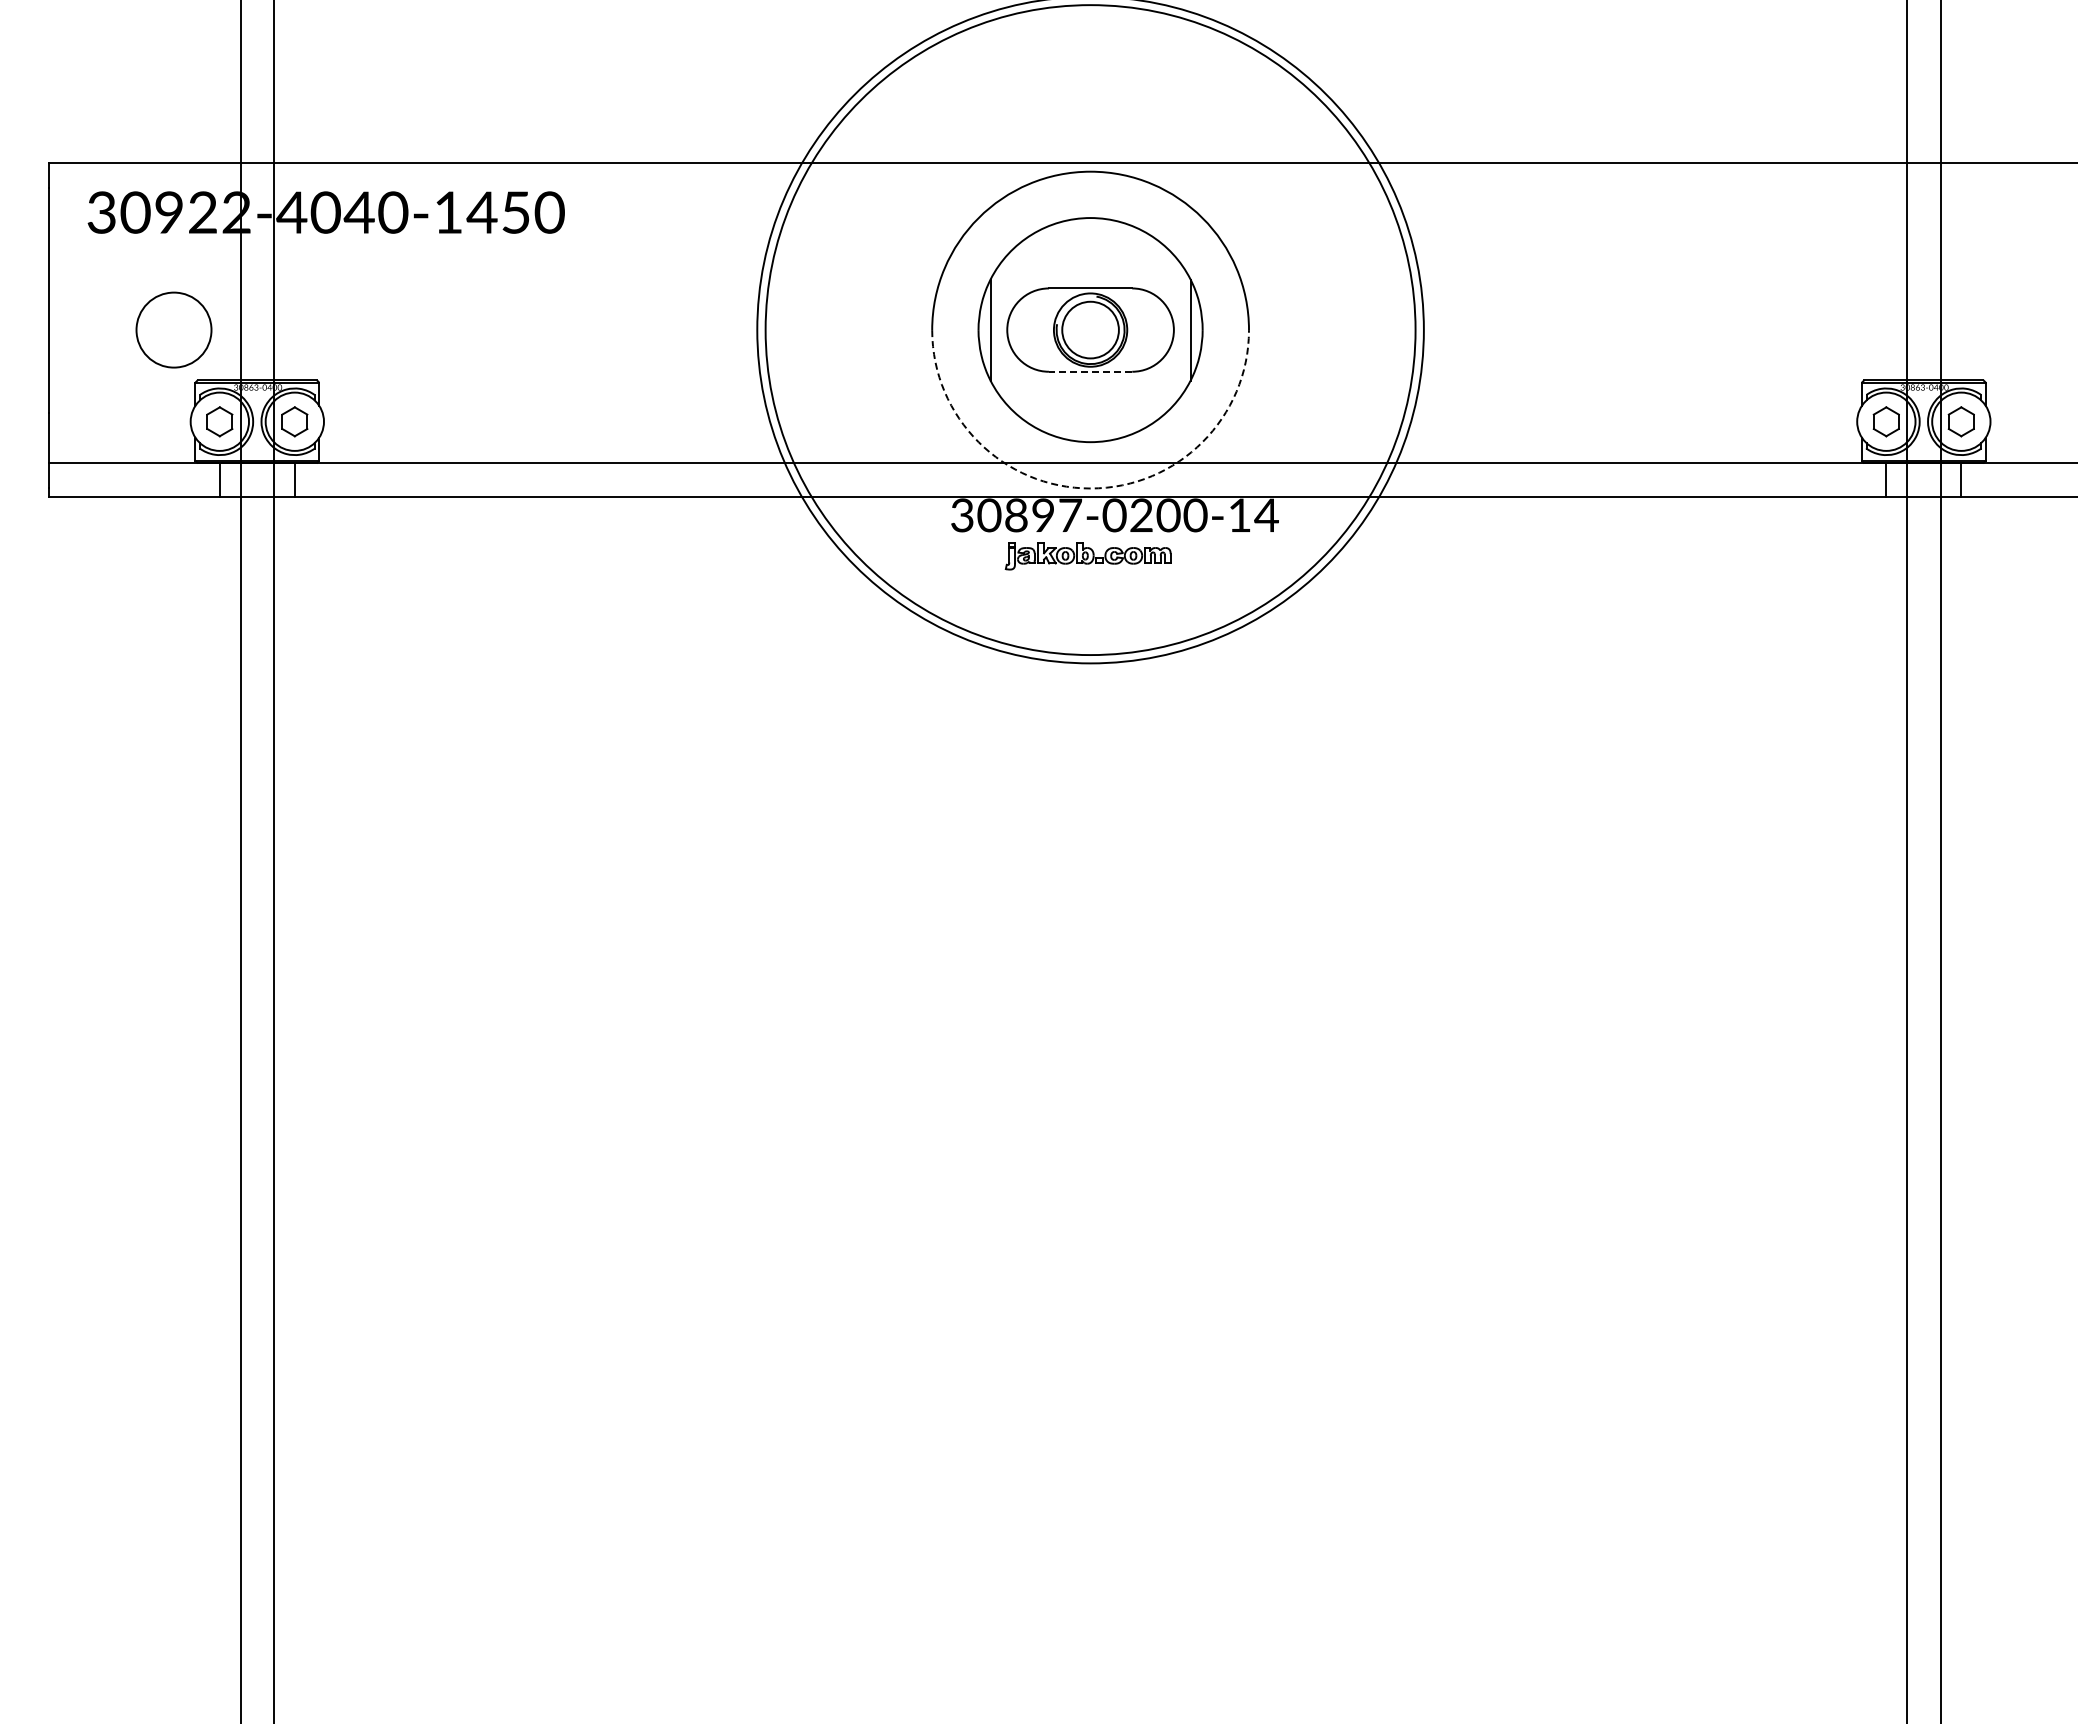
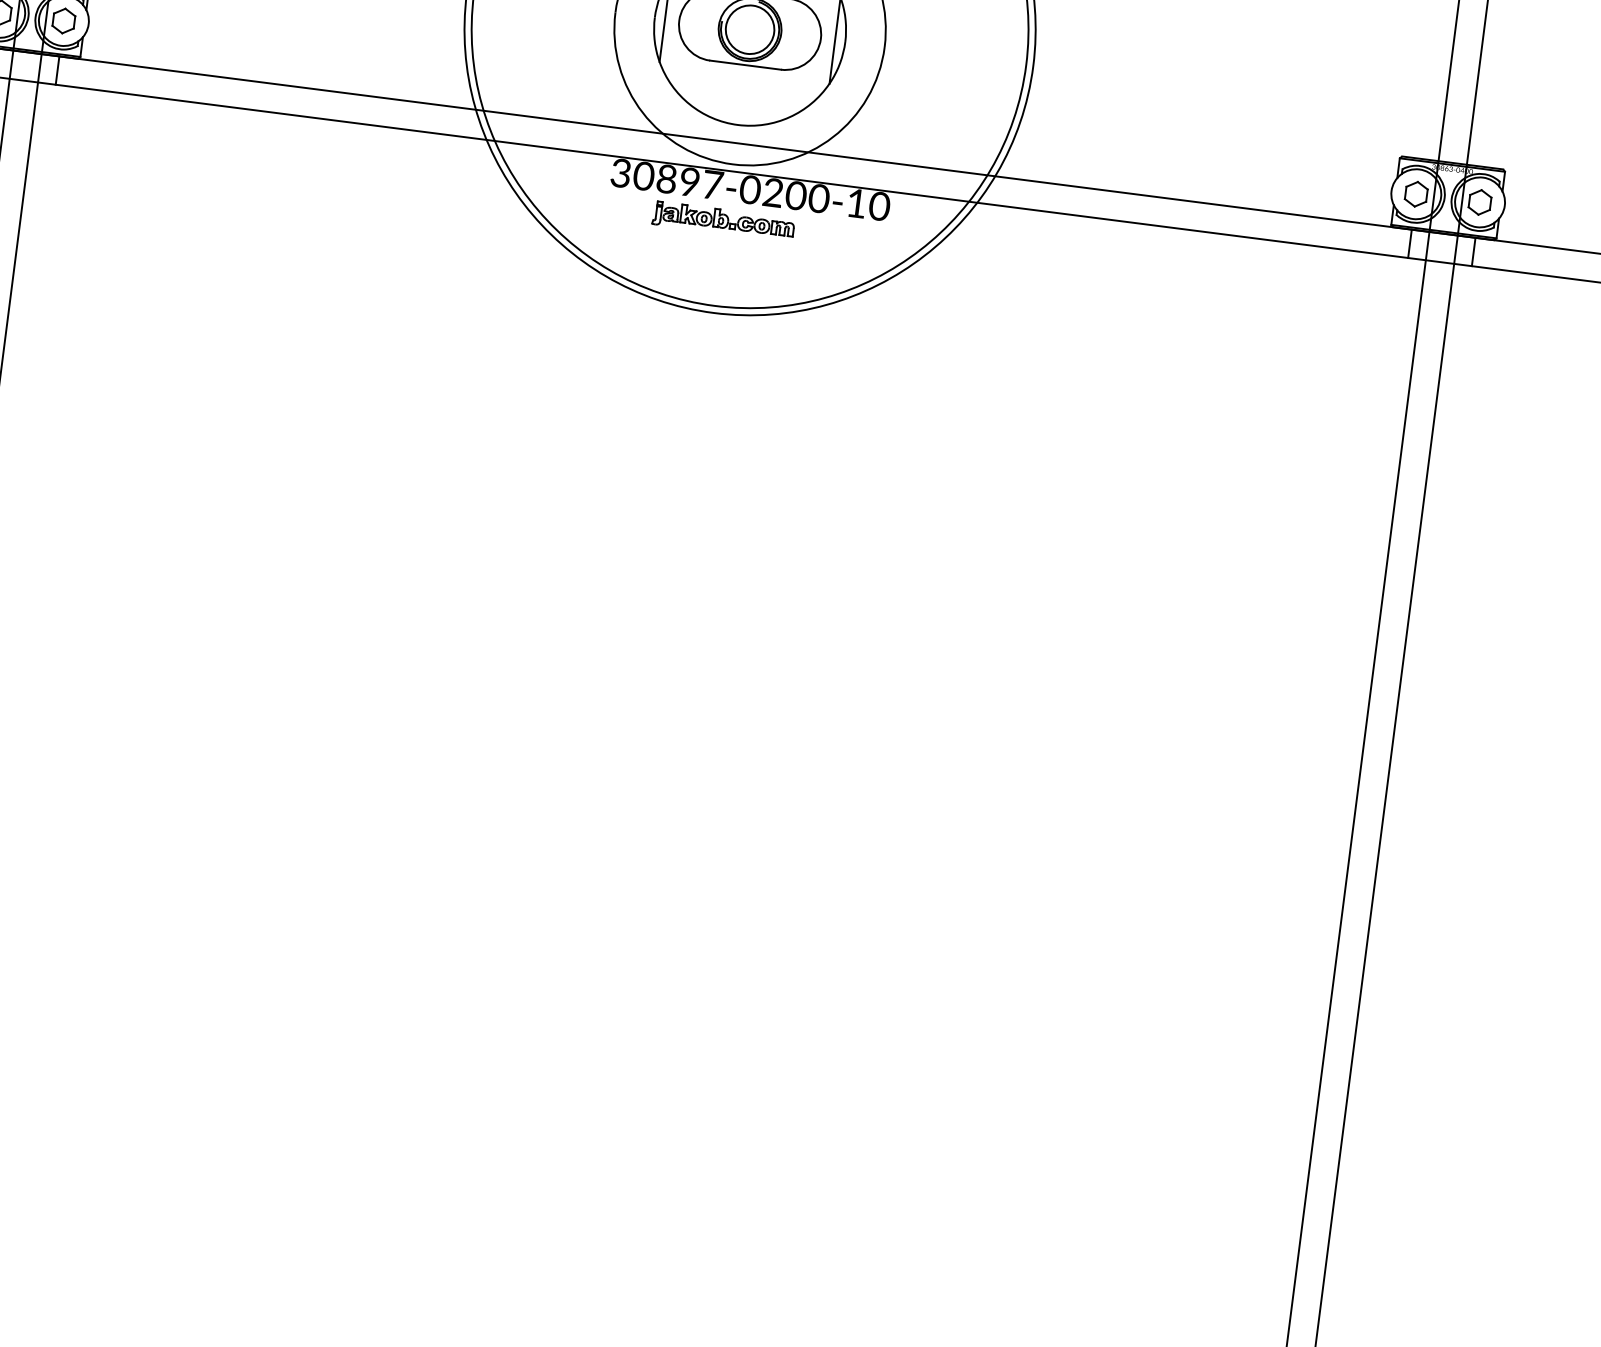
line: (1090, 371) -> (745, 64), dashed -> solid
arc: (1090, 488) -> (732, 164), dashed -> solid
text: (1266, 515) -> (879, 206), 30897-0200-14 -> 30897-0200-10

